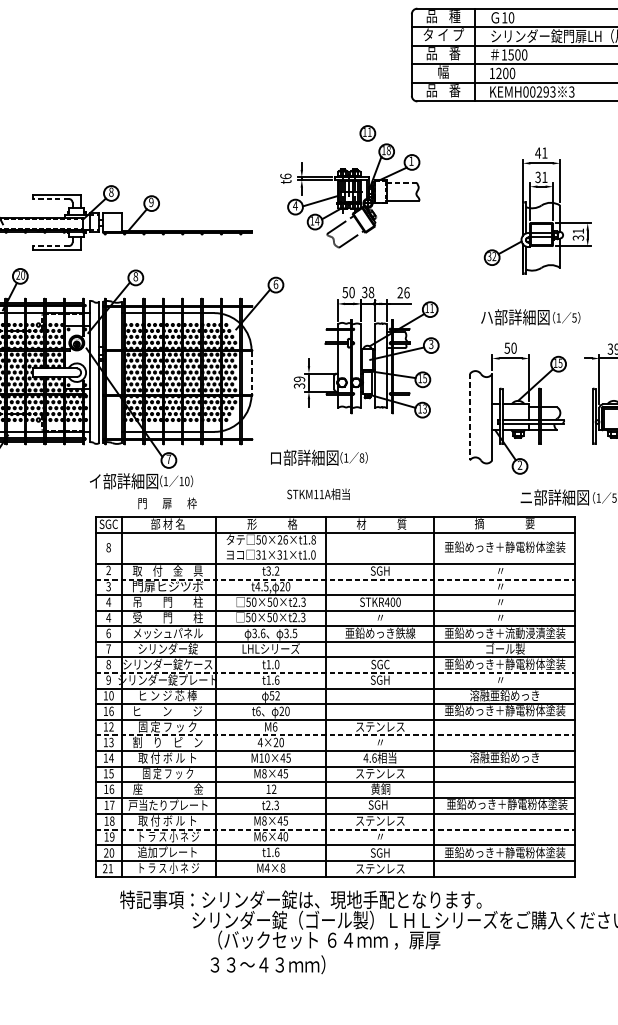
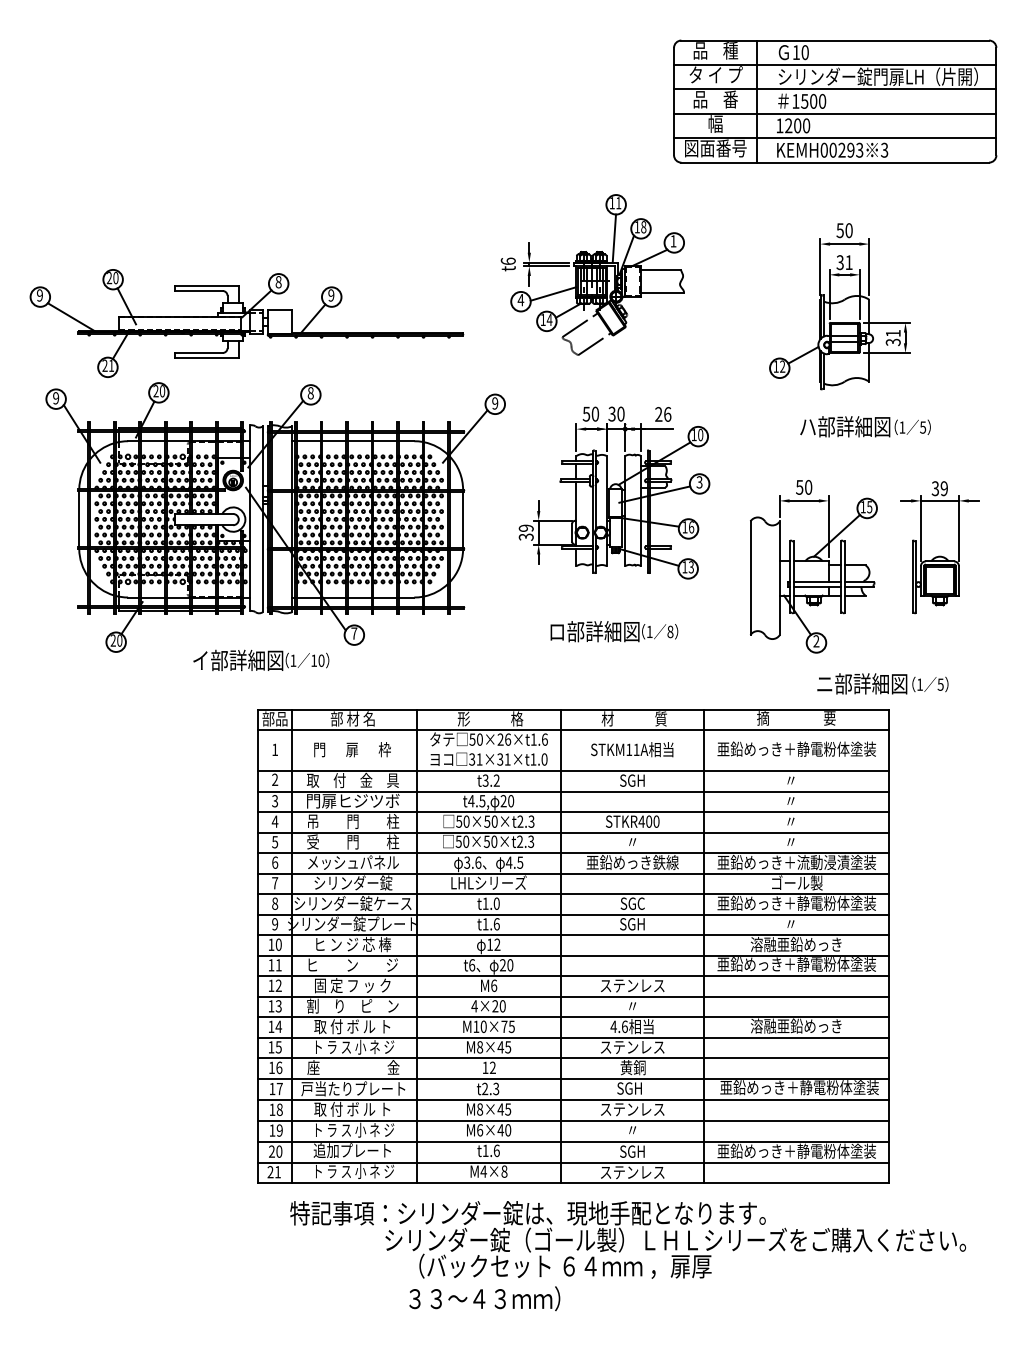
text: (443, 90) -> (715, 148), 品    番 -> 図面番号
text: (541, 153) -> (844, 230), 41 -> 50
line: (366, 159) -> (614, 238), added
line: (400, 182) -> (659, 269), dashed -> solid
line: (51, 198) -> (199, 290), dashed -> solid
line: (51, 246) -> (199, 353), dashed -> solid
text: (488, 256) -> (775, 366), 32 -> 12
text: (276, 284) -> (495, 403), 6 -> 9
text: (371, 292) -> (620, 414), 38 -> 30
text: (431, 308) -> (700, 434), 11 -> 10
text: (530, 317) -> (865, 426), moved
line: (251, 373) -> (463, 520), dashed -> solid
text: (425, 378) -> (691, 527), 15 -> 16
line: (469, 417) -> (750, 578), dashed -> solid
text: (319, 457) -> (614, 631), moved
text: (141, 481) -> (261, 660), moved
text: (318, 494) -> (632, 749), moved
text: (167, 503) -> (352, 749), moved
text: (108, 523) -> (274, 718), SGC -> 部品
text: (313, 539) -> (544, 739), 50×26×t1.8 -> 50×26×t1.6
text: (108, 547) -> (275, 749), 8 -> 1
line: (335, 579) -> (573, 791), dashed -> solid
text: (108, 618) -> (274, 842), 4 -> 5
text: (286, 633) -> (508, 862), 3.5 -> 4.5
line: (335, 672) -> (573, 914), dashed -> solid
text: (272, 695) -> (490, 944), 52 -> 12
text: (111, 711) -> (278, 965), 16 -> 11
line: (335, 735) -> (573, 996), dashed -> solid
text: (282, 757) -> (504, 1026), M10×45 -> M10×75
text: (169, 773) -> (355, 1046), 固 定 フ ッ ク -> ト ラ ス 小 ネ ジ
line: (335, 829) -> (573, 1120), dashed -> solid

